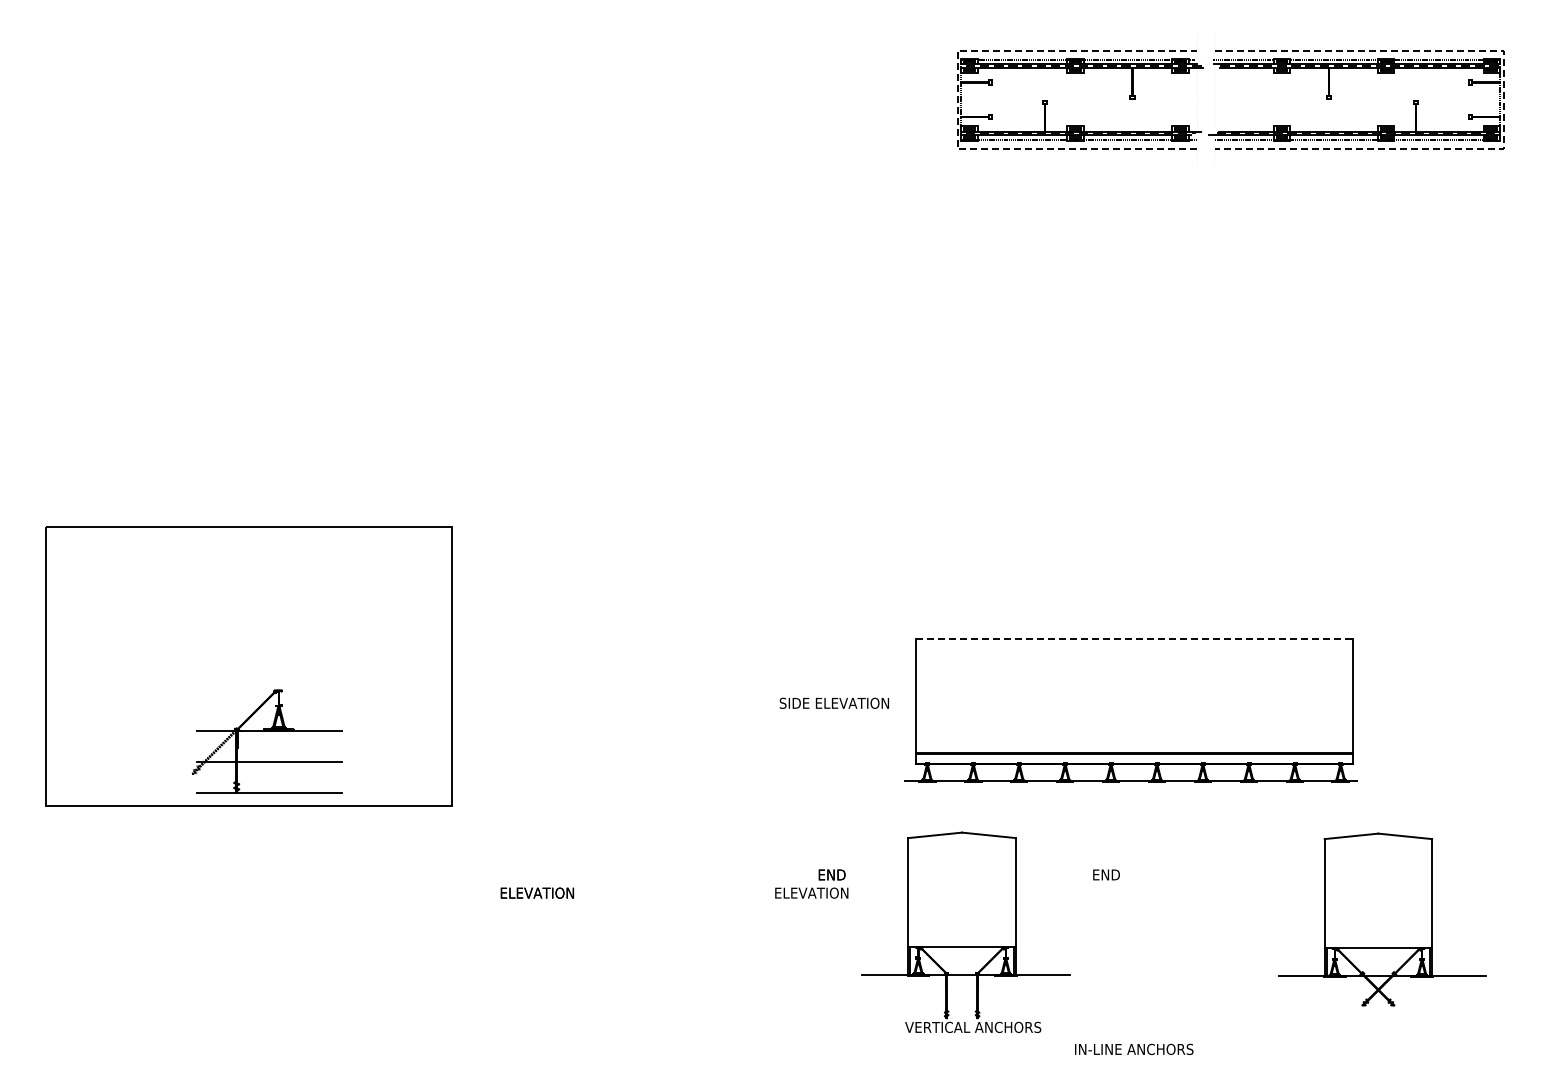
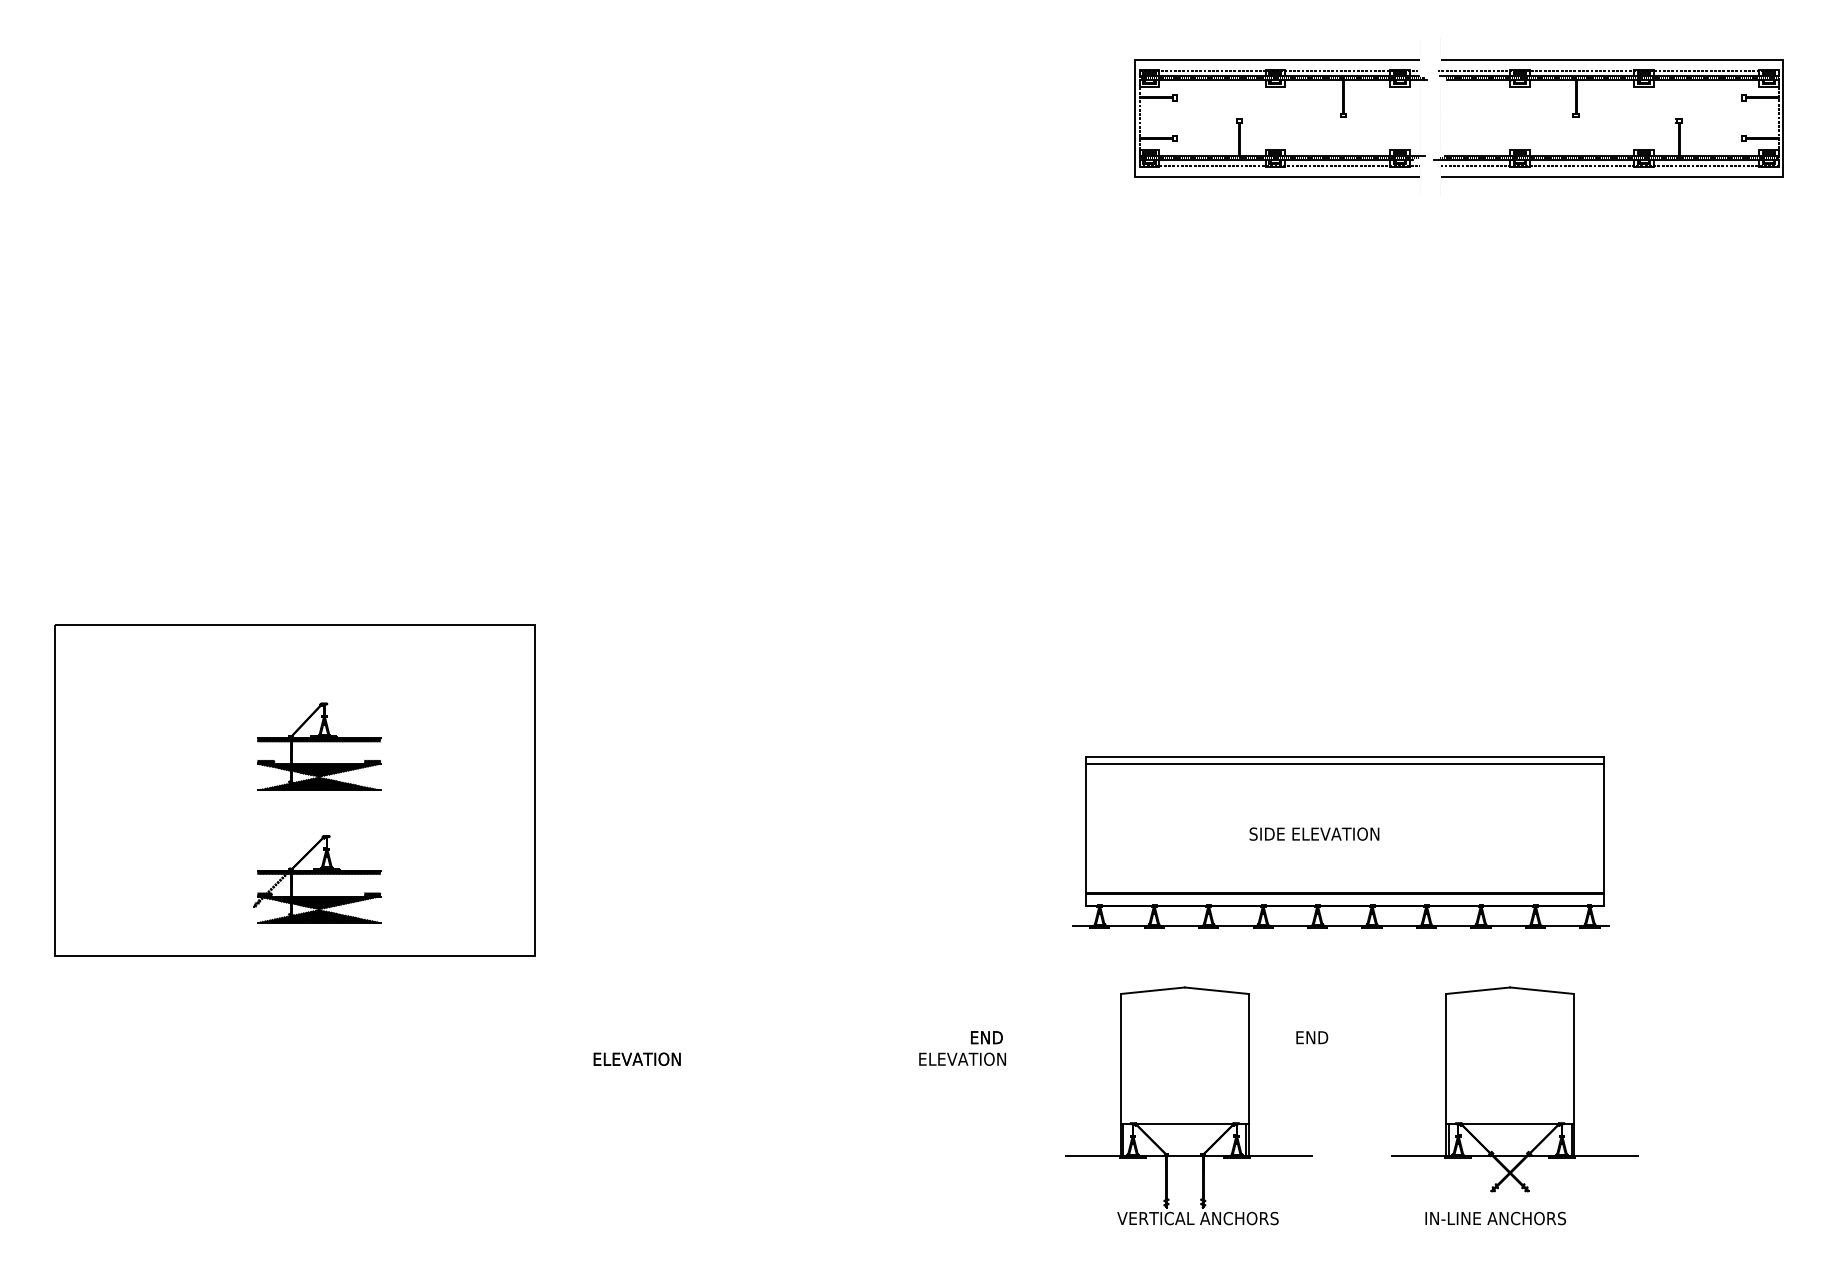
line: (957, 99) -> (1135, 117), dashed -> solid
line: (1503, 100) -> (1783, 119), dashed -> solid
part: (268, 629) -> (318, 746), added
line: (1134, 638) -> (1345, 757), dashed -> solid
line: (1133, 644) -> (1344, 764), added
text: (833, 702) -> (1313, 833), moved
part: (267, 741) -> (317, 879), size x0.71
part: (1382, 919) -> (1515, 1089), moved
part: (965, 931) -> (1188, 1104), moved
text: (1134, 1048) -> (1496, 1217), moved

